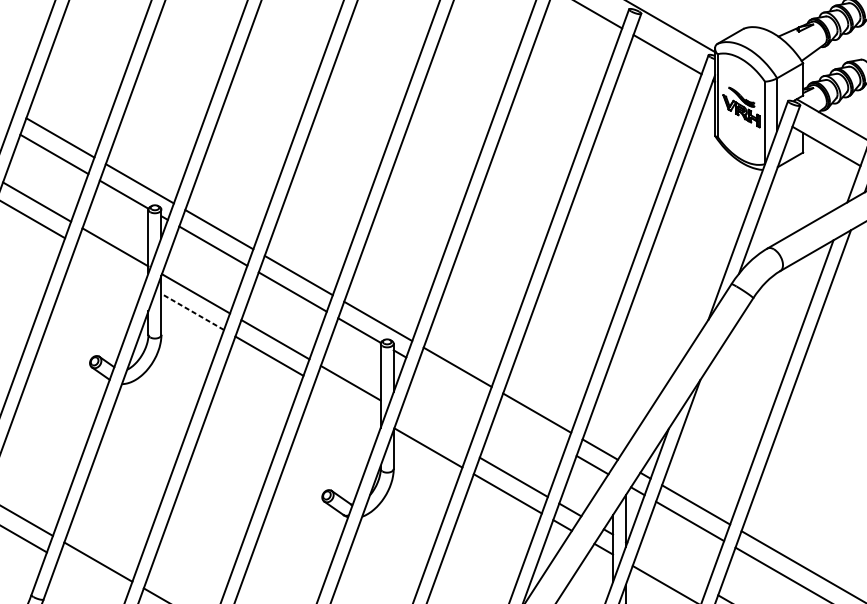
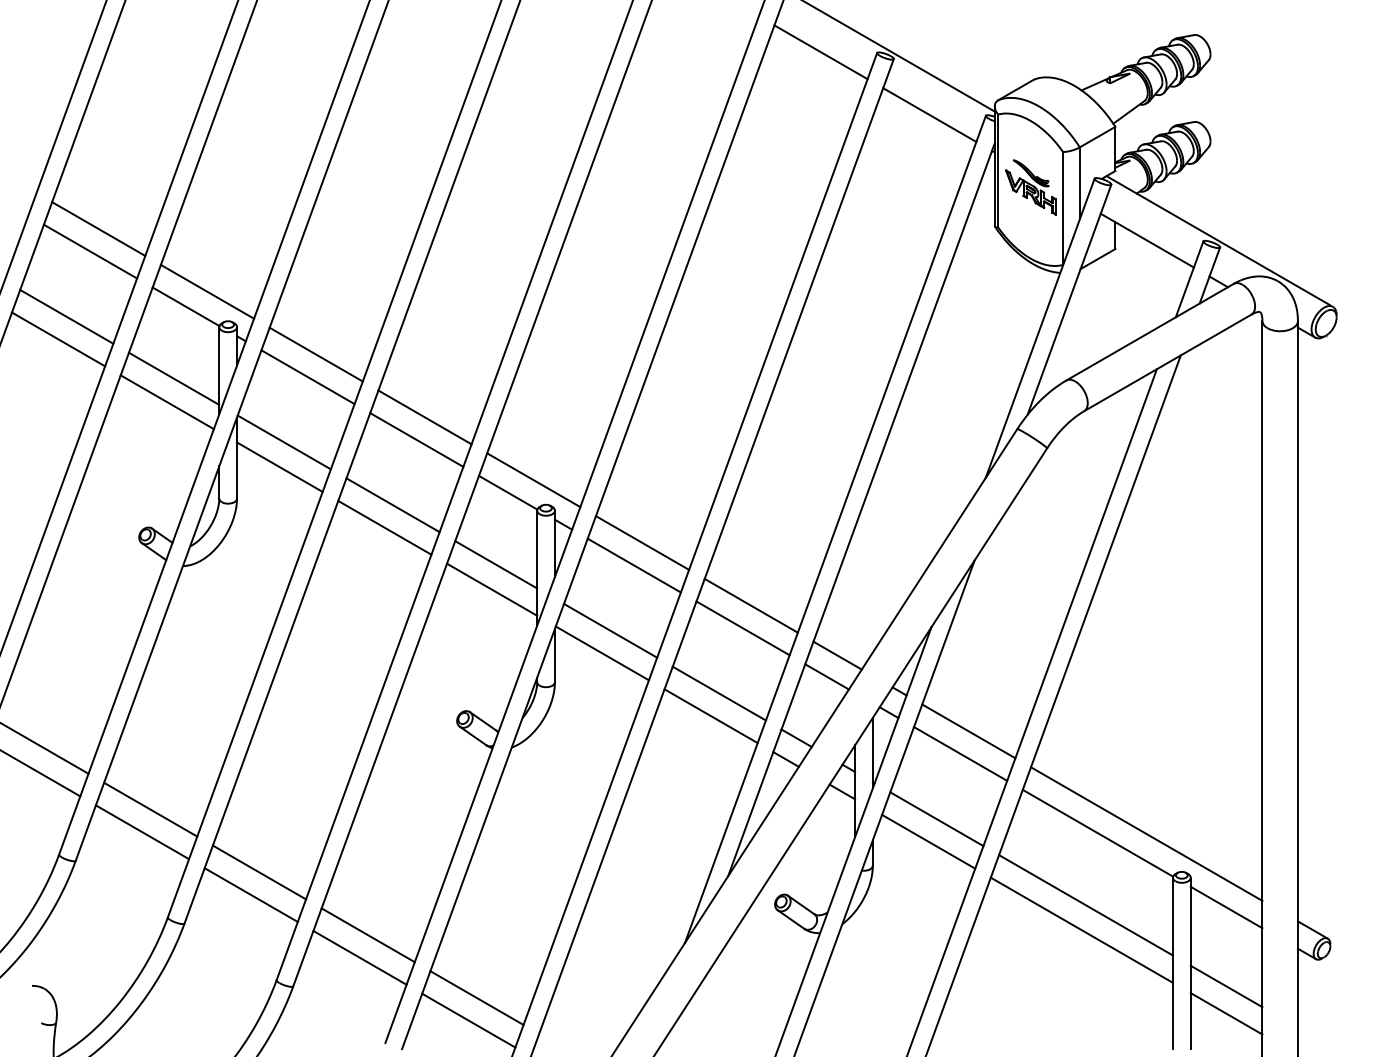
line: (109, 264) -> (166, 402), added
line: (192, 311) -> (279, 466), dashed -> solid
line: (451, 383) -> (633, 565), added
line: (348, 401) -> (492, 589), added
line: (530, 429) -> (742, 628), added
line: (434, 431) -> (610, 630), added
line: (672, 569) -> (936, 819), added
line: (92, 578) -> (142, 832), added

